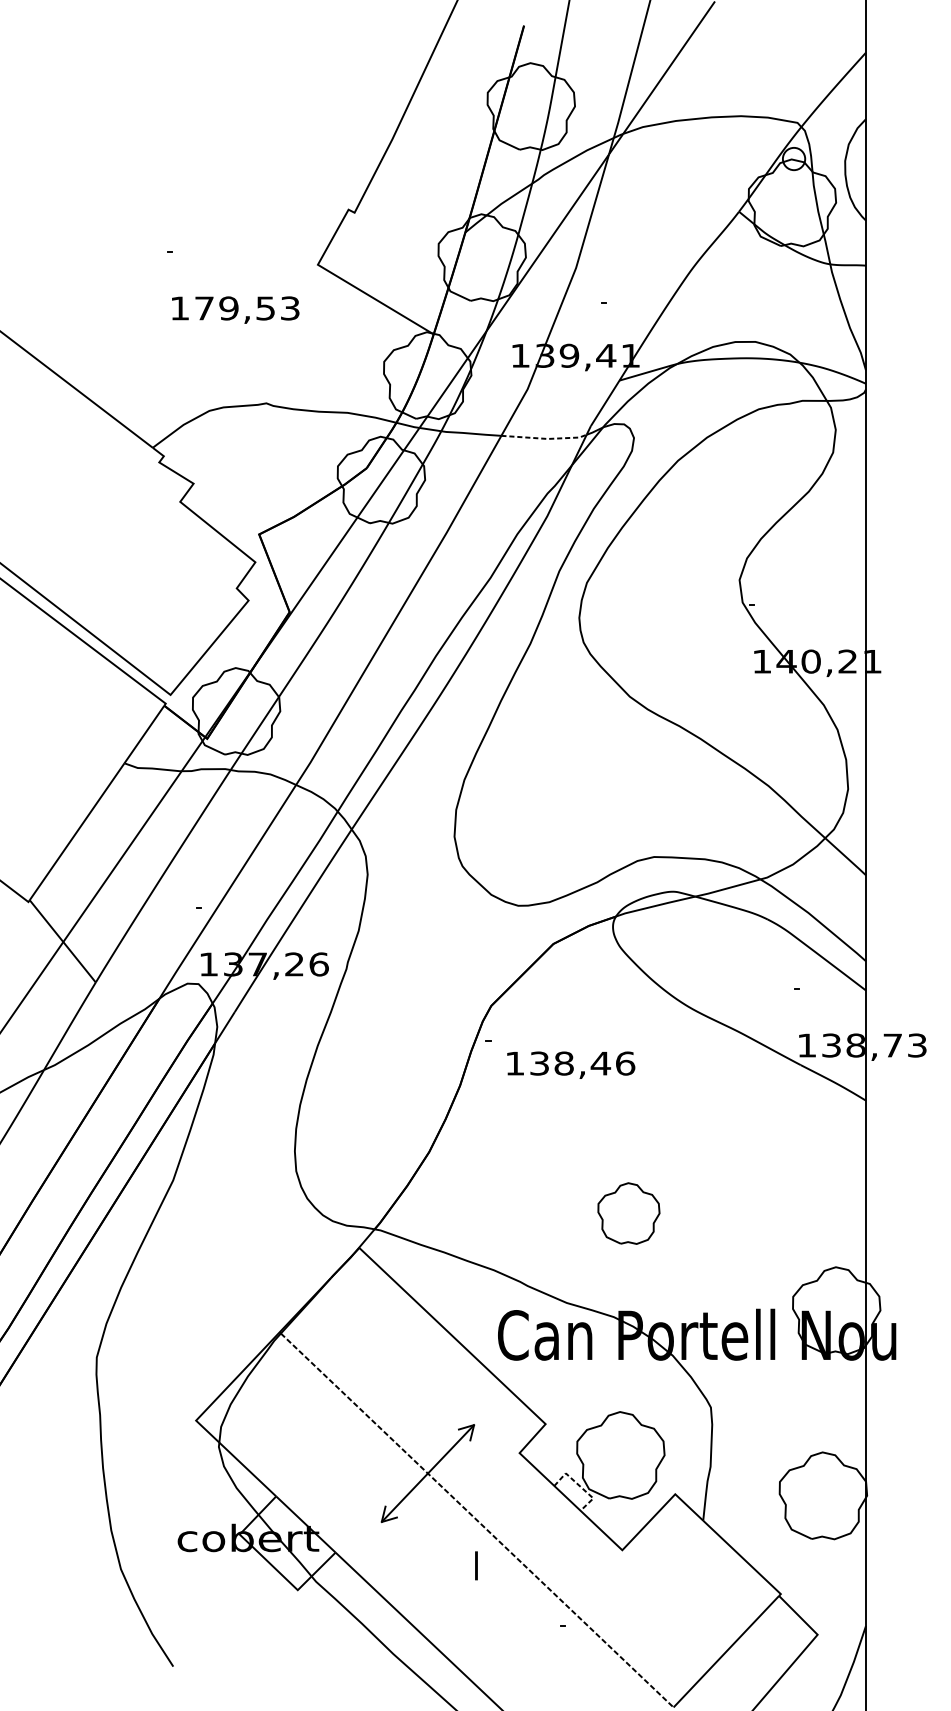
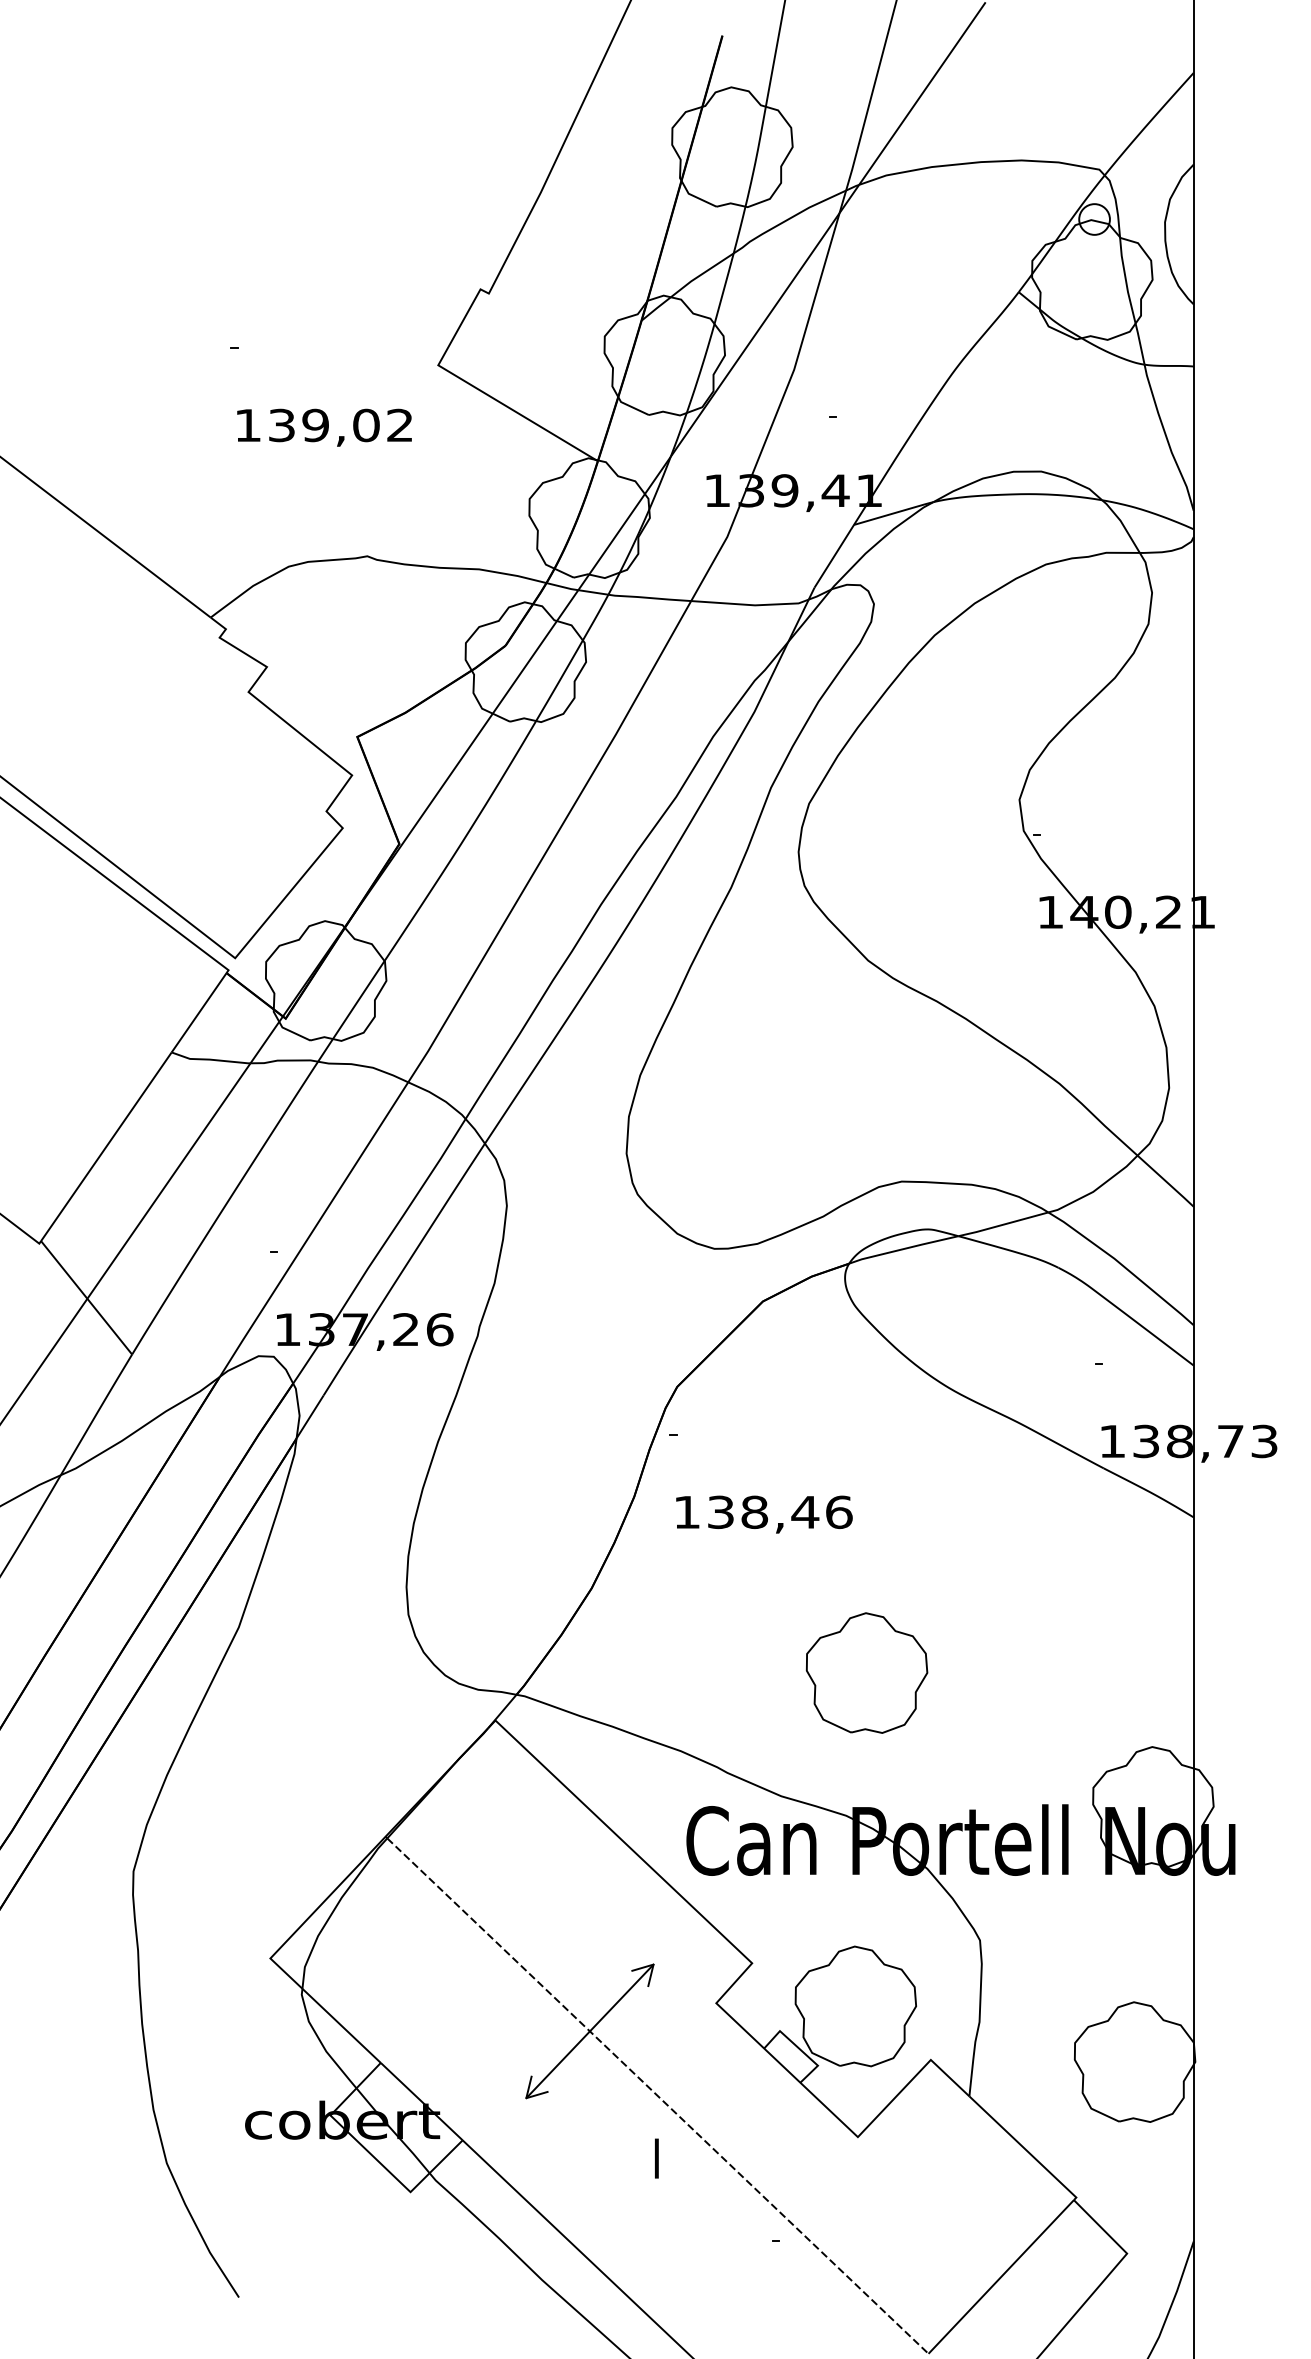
text: (246, 308) -> (340, 425), 179,53 -> 139,02
line: (545, 439) -> (751, 605), dashed -> solid
text: (571, 1065) -> (764, 1514), moved
part: (628, 1213) -> (866, 1672), size x1.43
line: (579, 1486) -> (799, 2049), dashed -> solid

